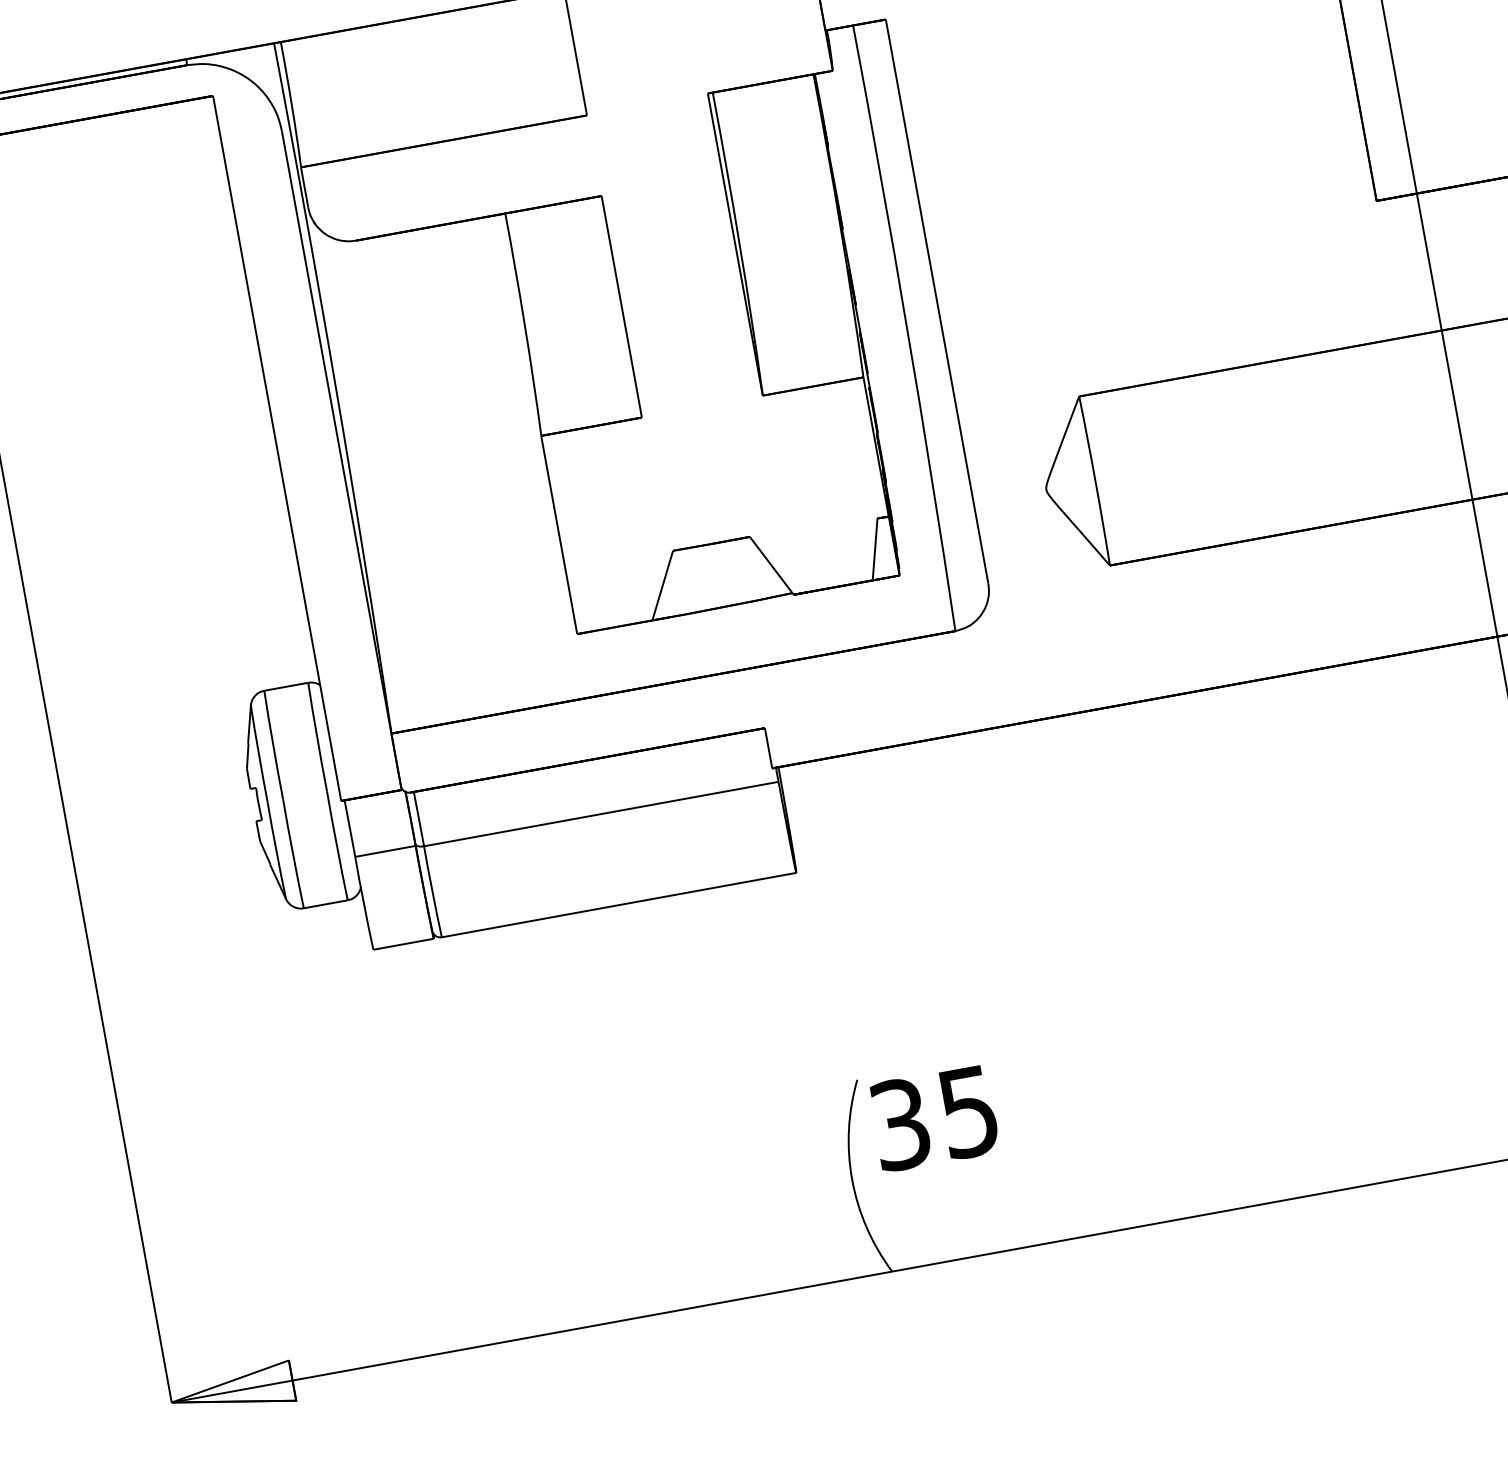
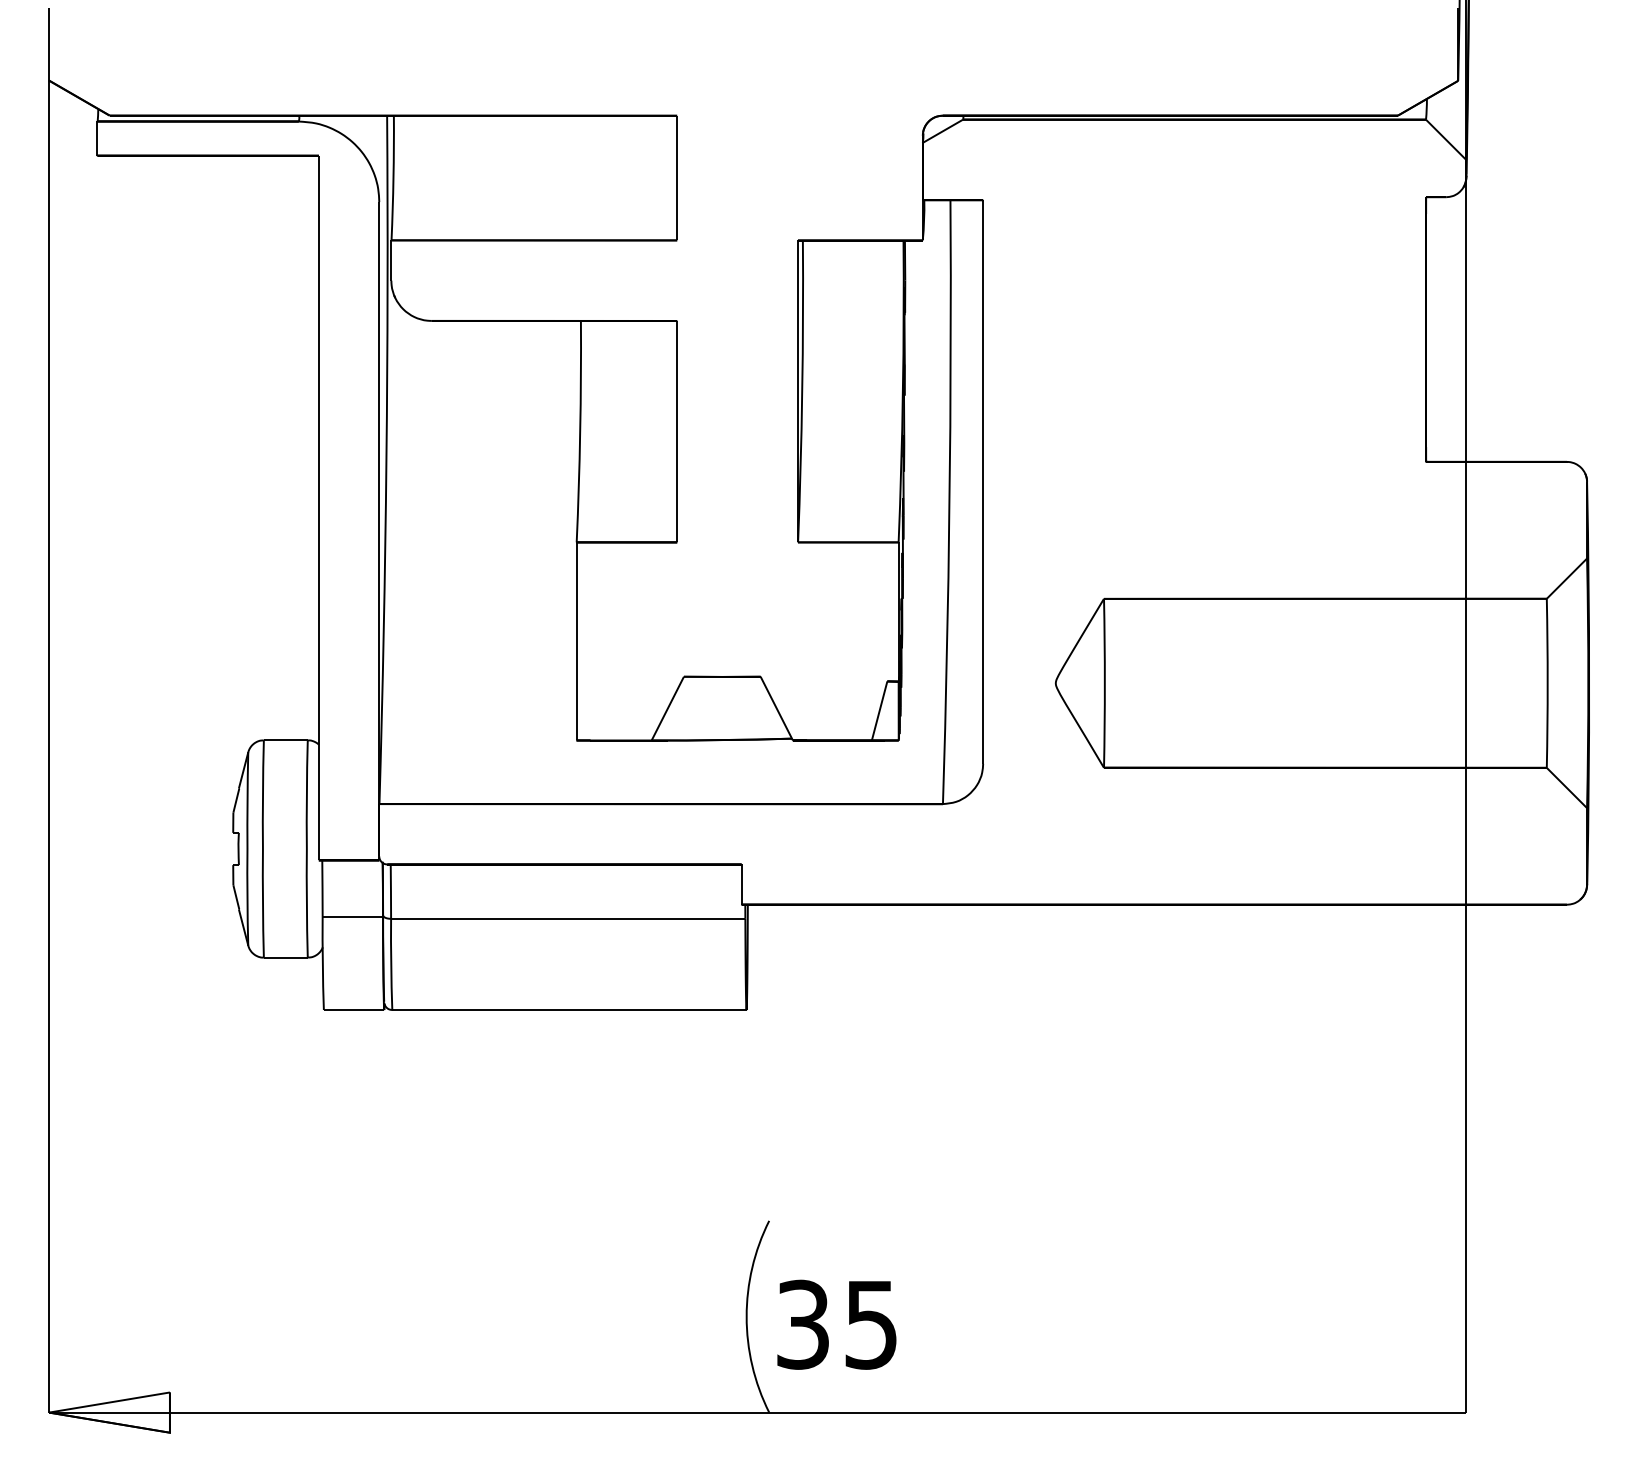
text: (933, 1118) -> (836, 1324), moved

